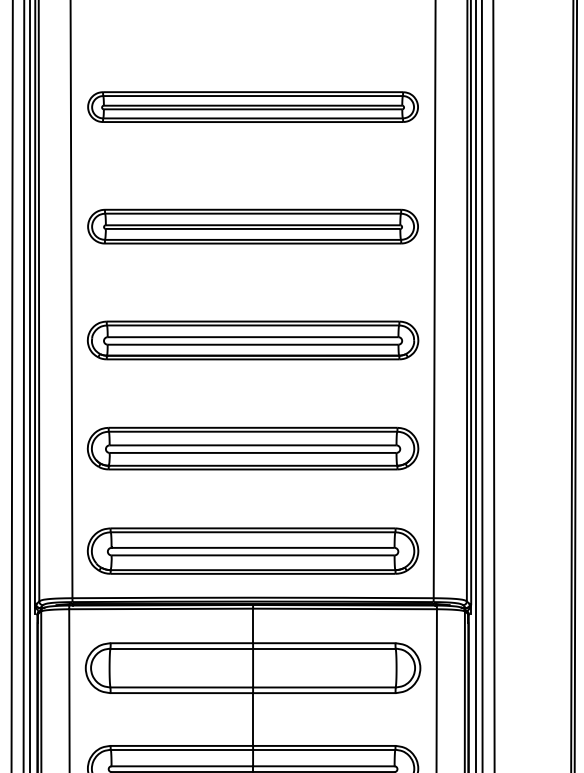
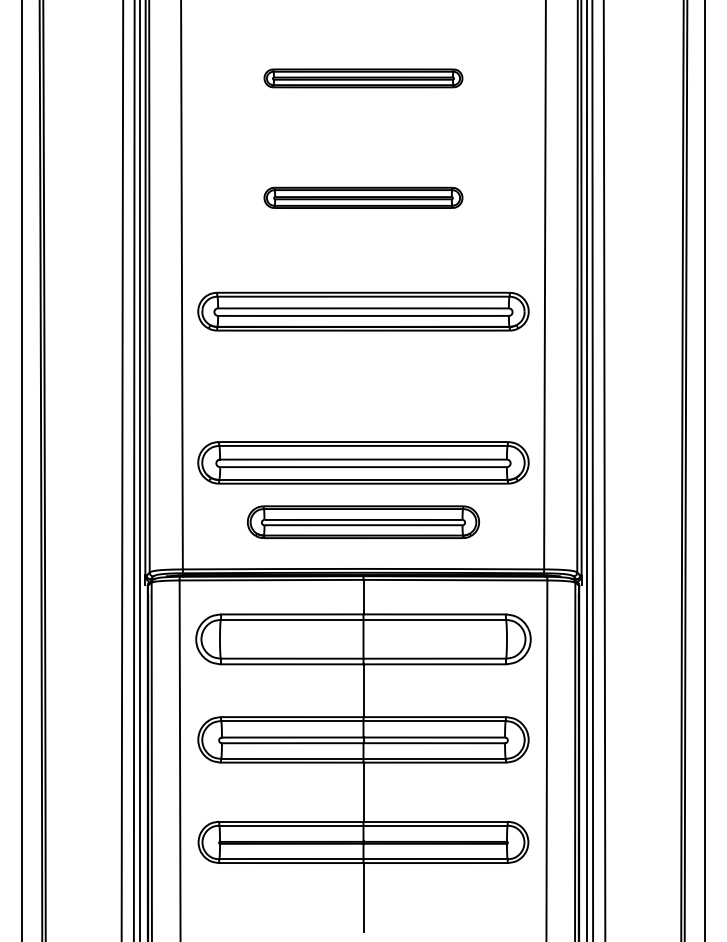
part: (253, 107) -> (363, 78), size x0.6
part: (253, 226) -> (363, 197), size x0.6
part: (253, 448) -> (363, 462), moved
part: (253, 550) -> (363, 521), size x0.7

